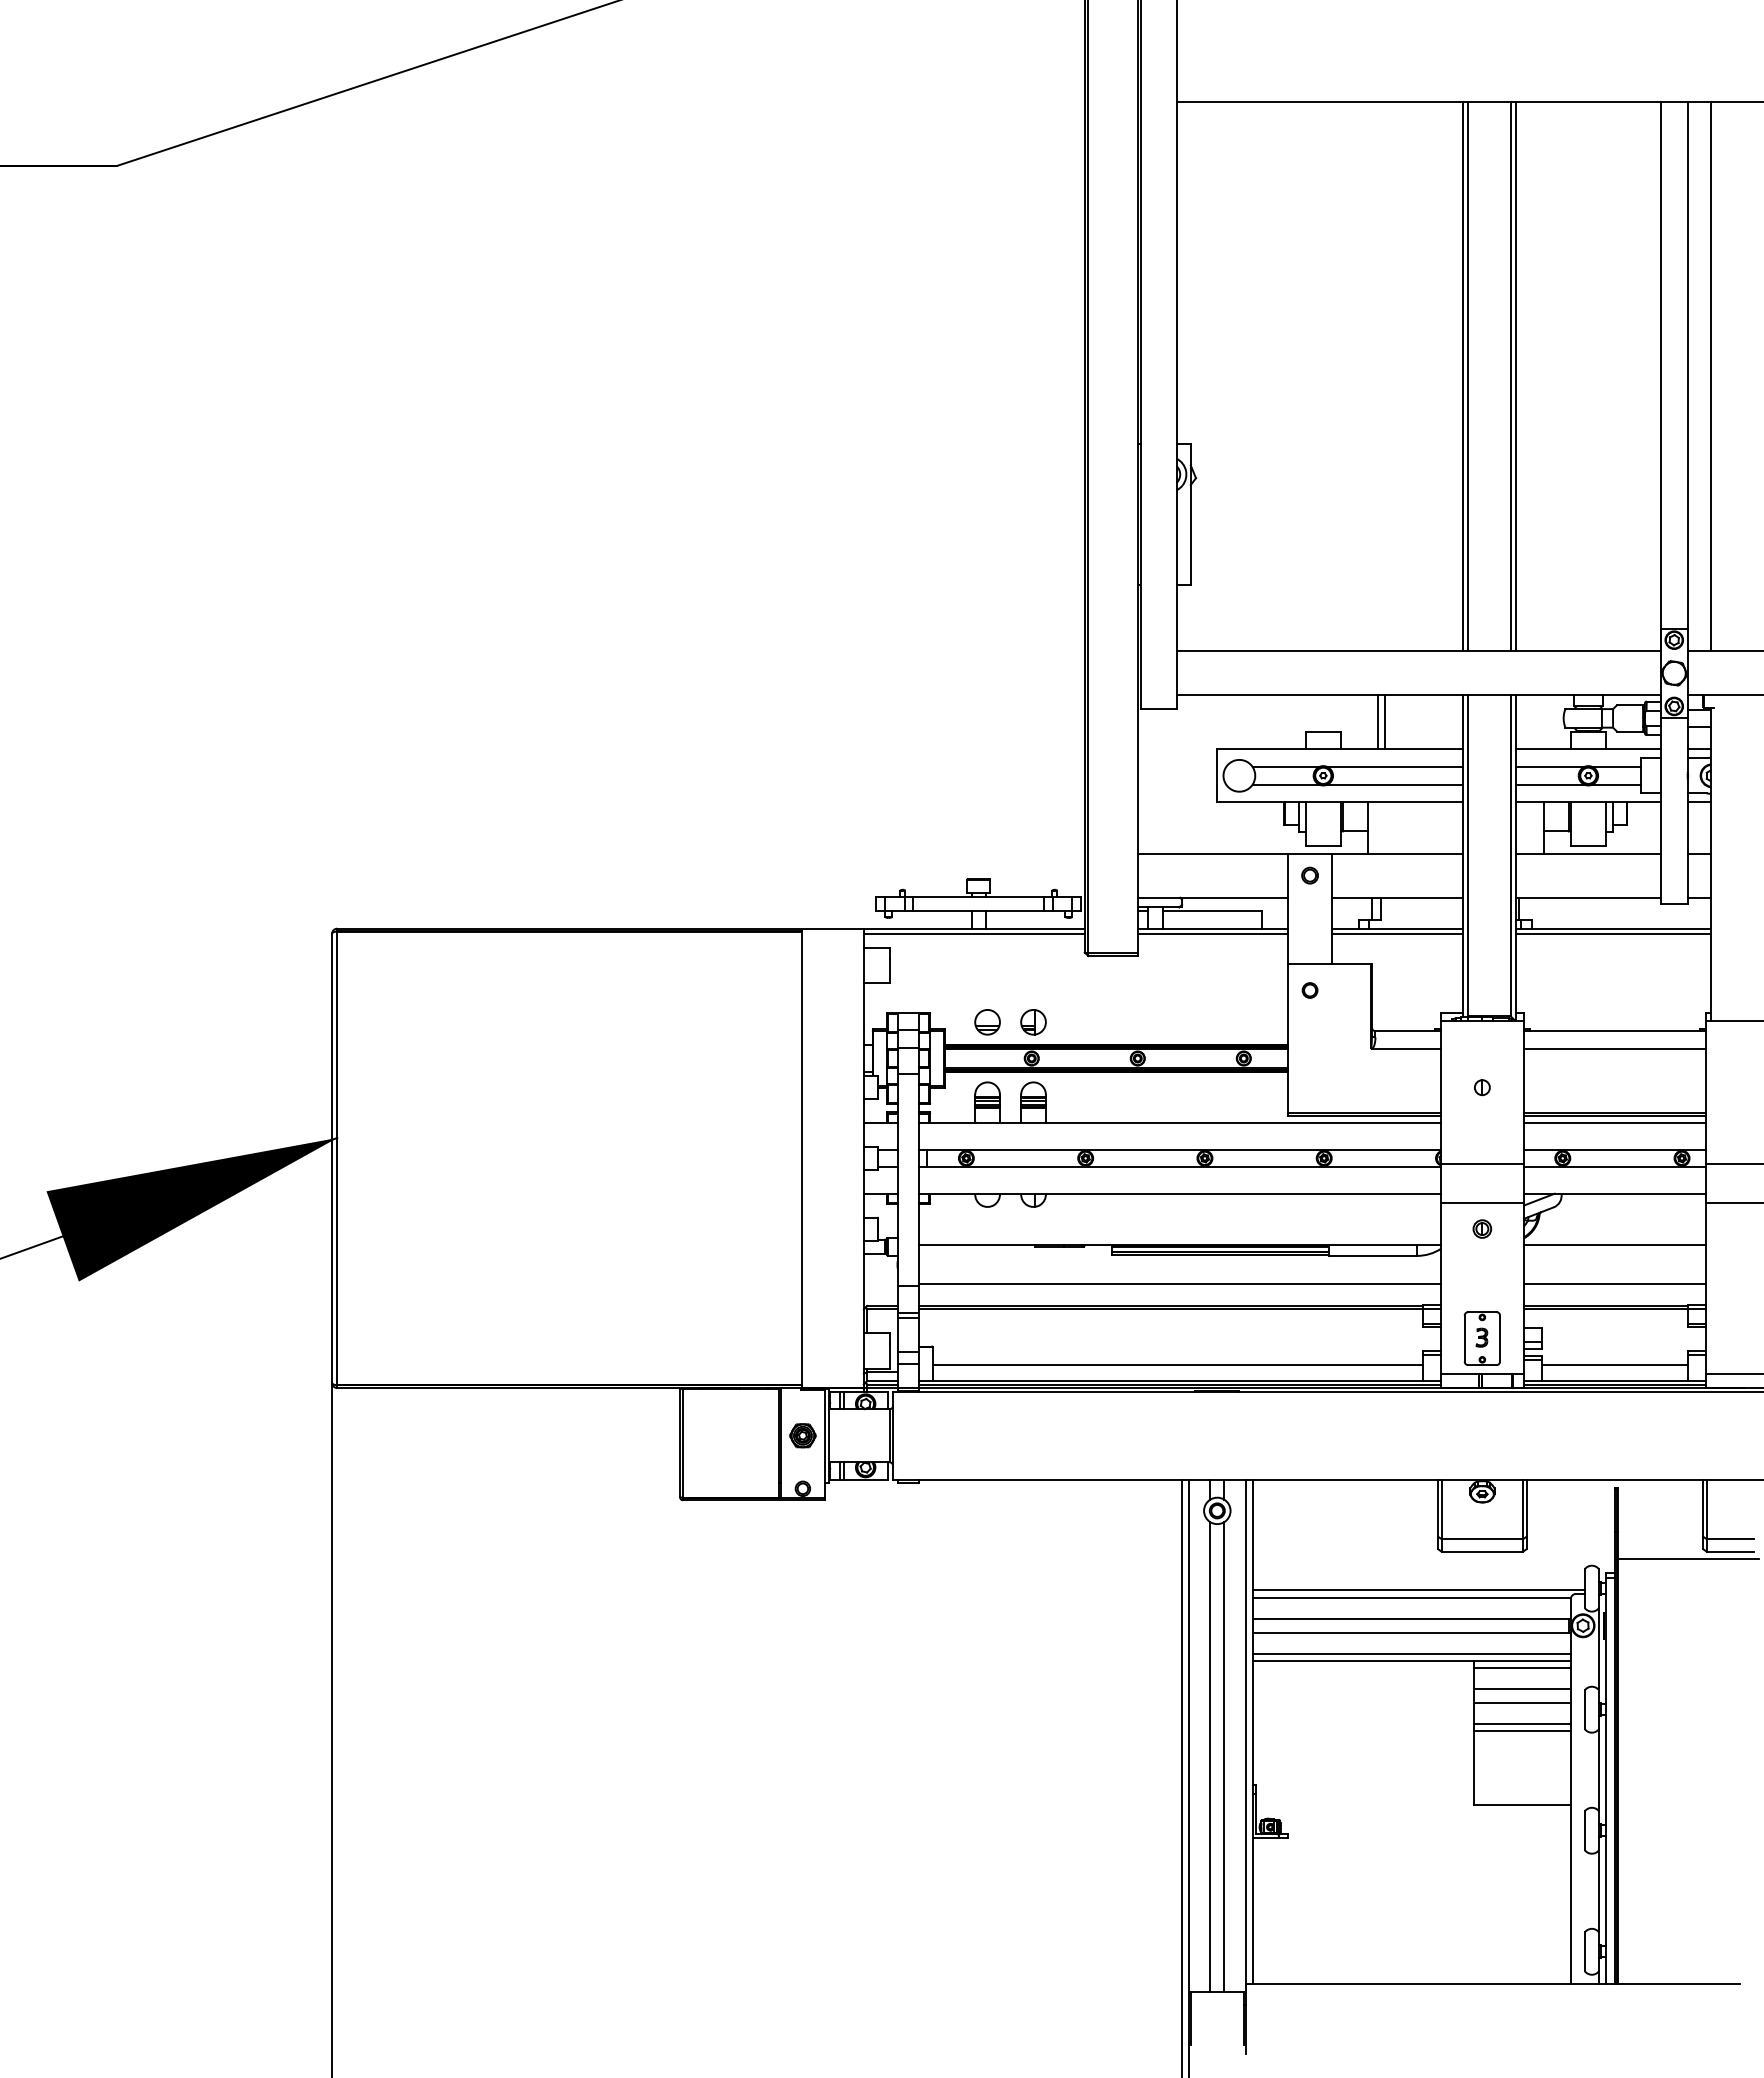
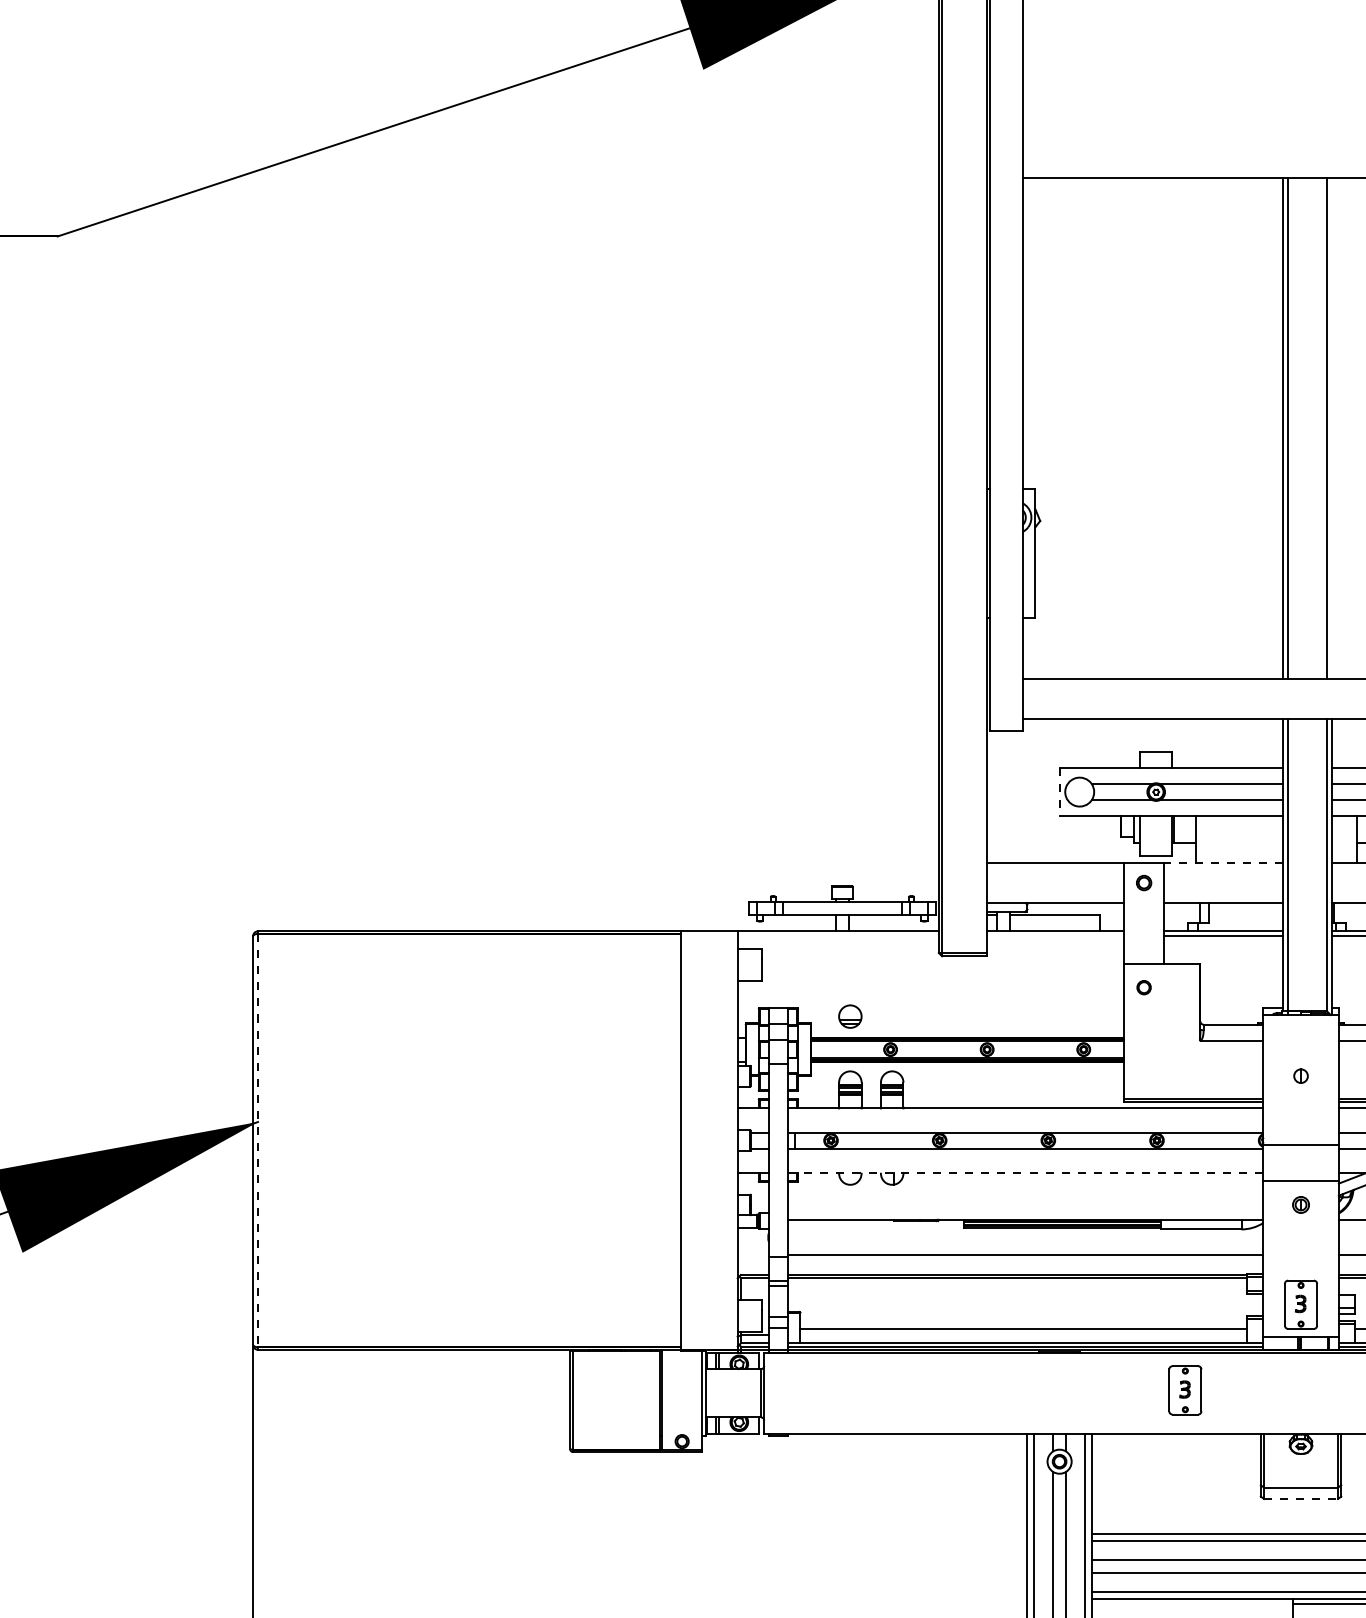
line: (1515, 376) -> (1331, 428), removed
line: (1378, 722) -> (1206, 743), removed
line: (1385, 722) -> (1212, 743), removed
line: (1217, 775) -> (1059, 791), solid -> dashed
line: (1397, 853) -> (1223, 862), solid -> dashed
line: (973, 933) -> (837, 935), removed
line: (1212, 933) -> (1055, 935), removed
part: (1033, 1022) -> (892, 1016), removed
line: (337, 1158) -> (258, 1140), solid -> dashed
line: (1180, 1193) -> (1026, 1172), solid -> dashed
part: (1354, 1432) -> (1184, 1390), added
part: (802, 1435) -> (681, 1393), removed
line: (1482, 1551) -> (1301, 1498), solid -> dashed

